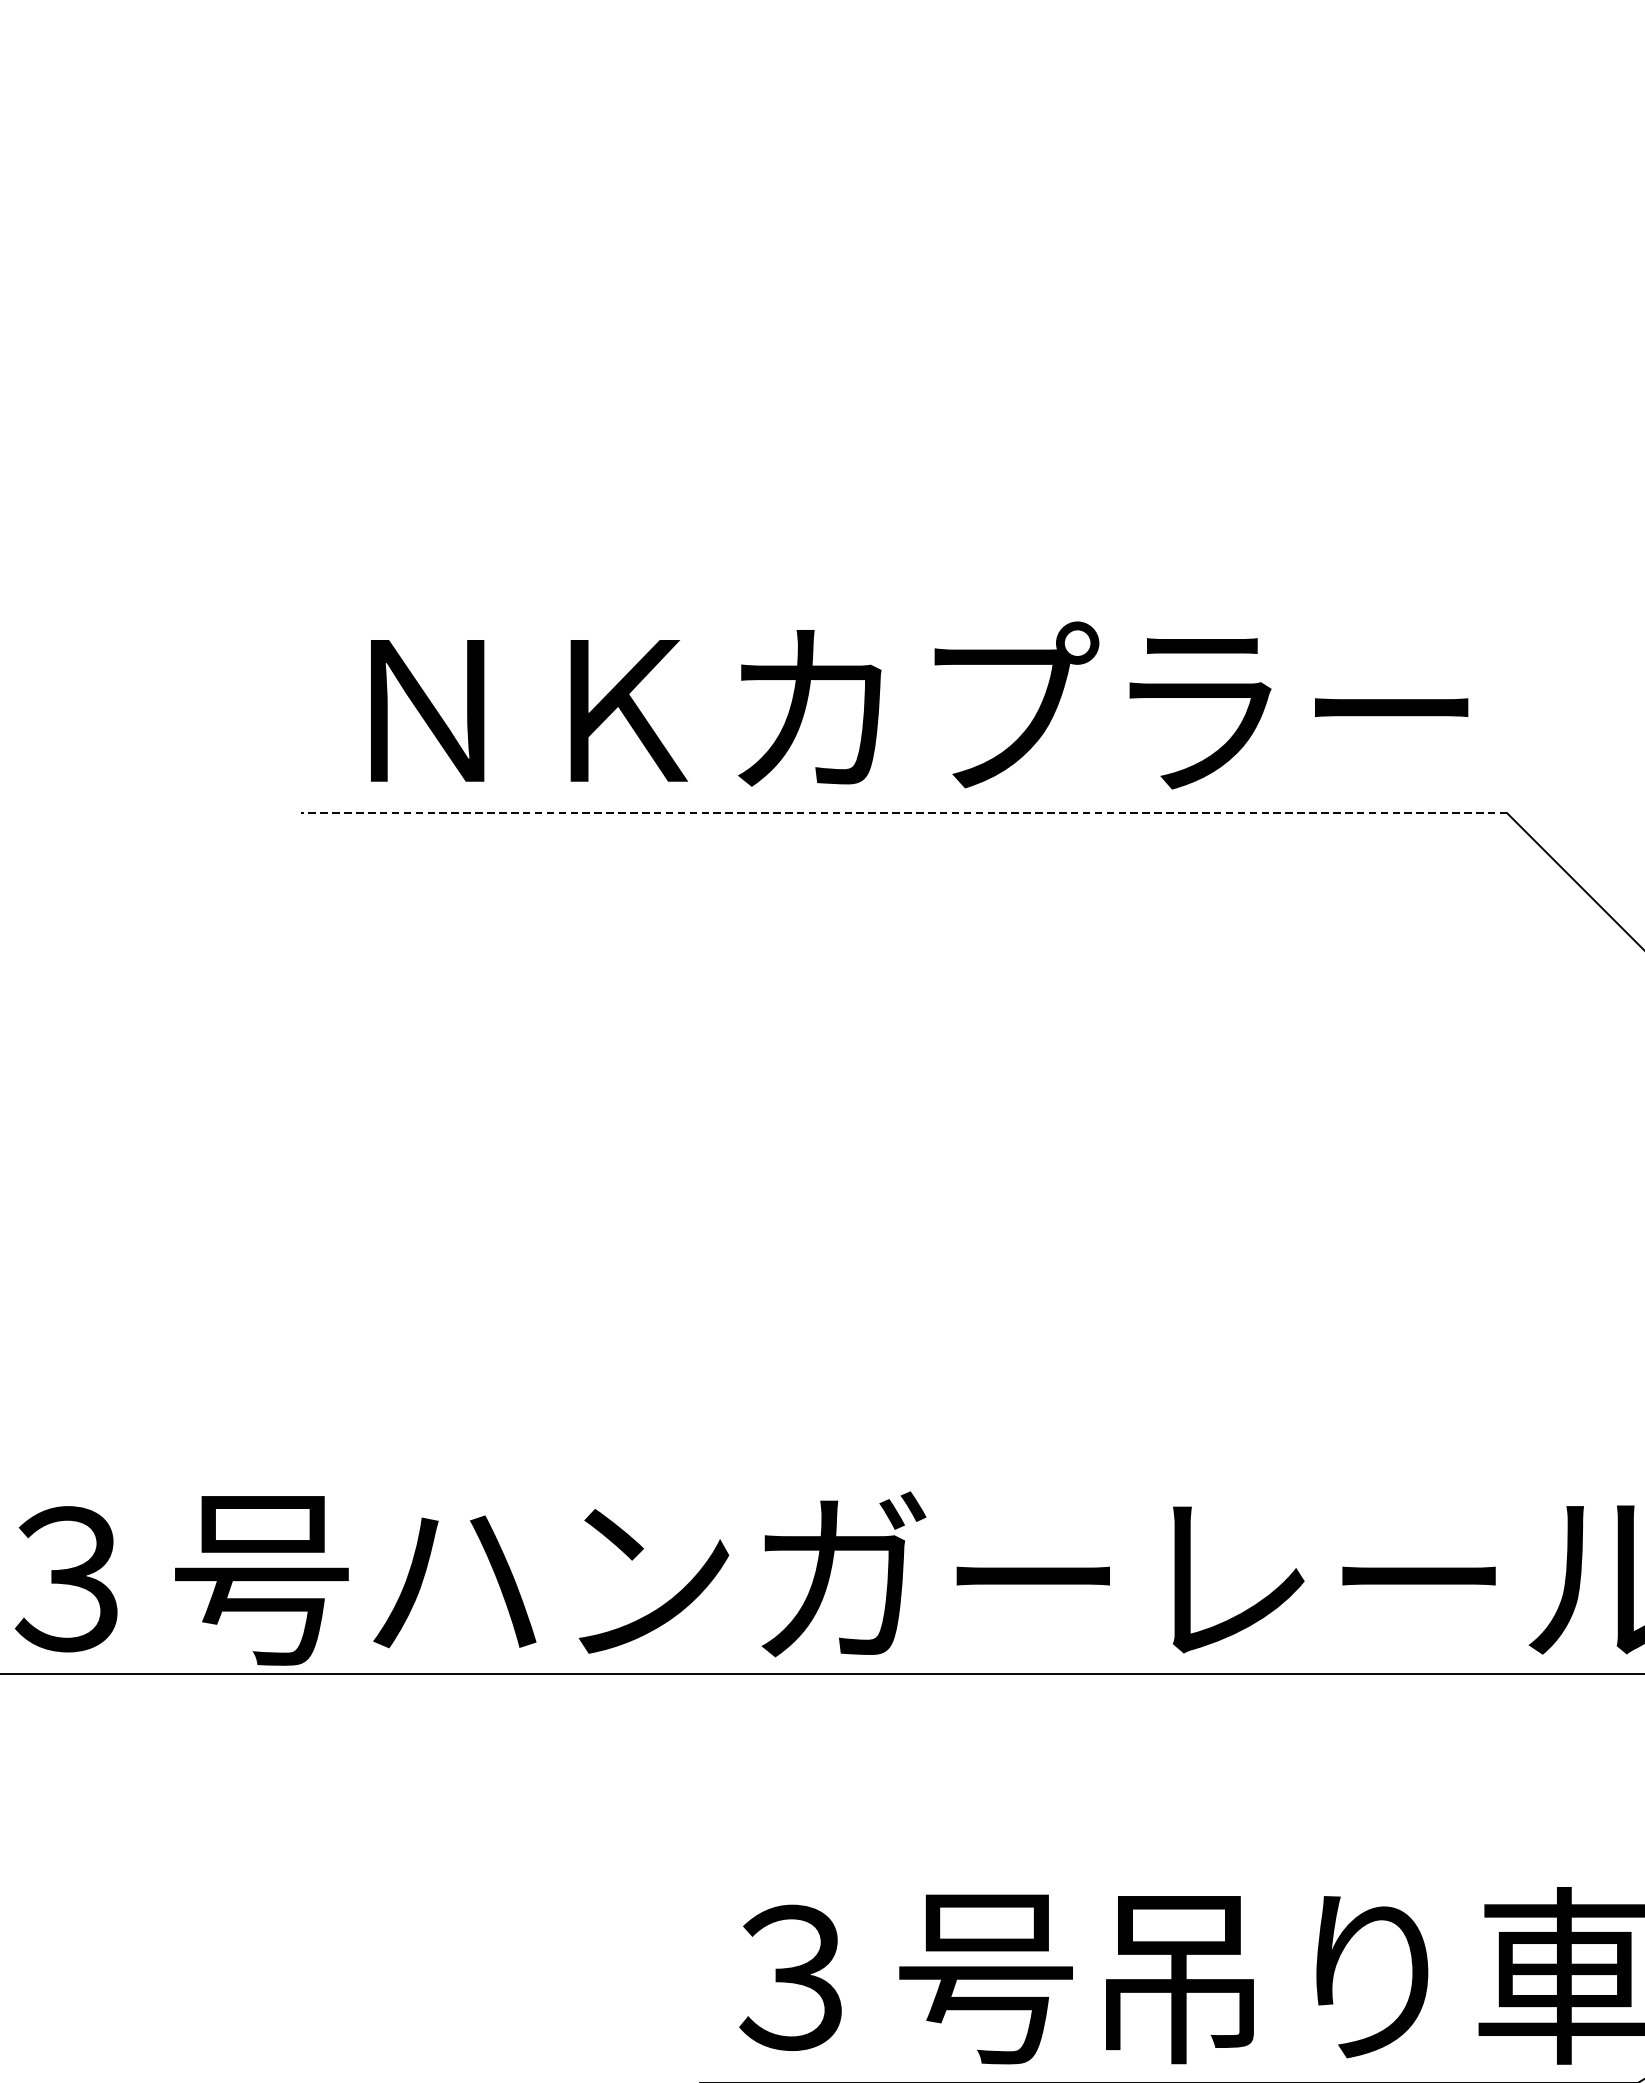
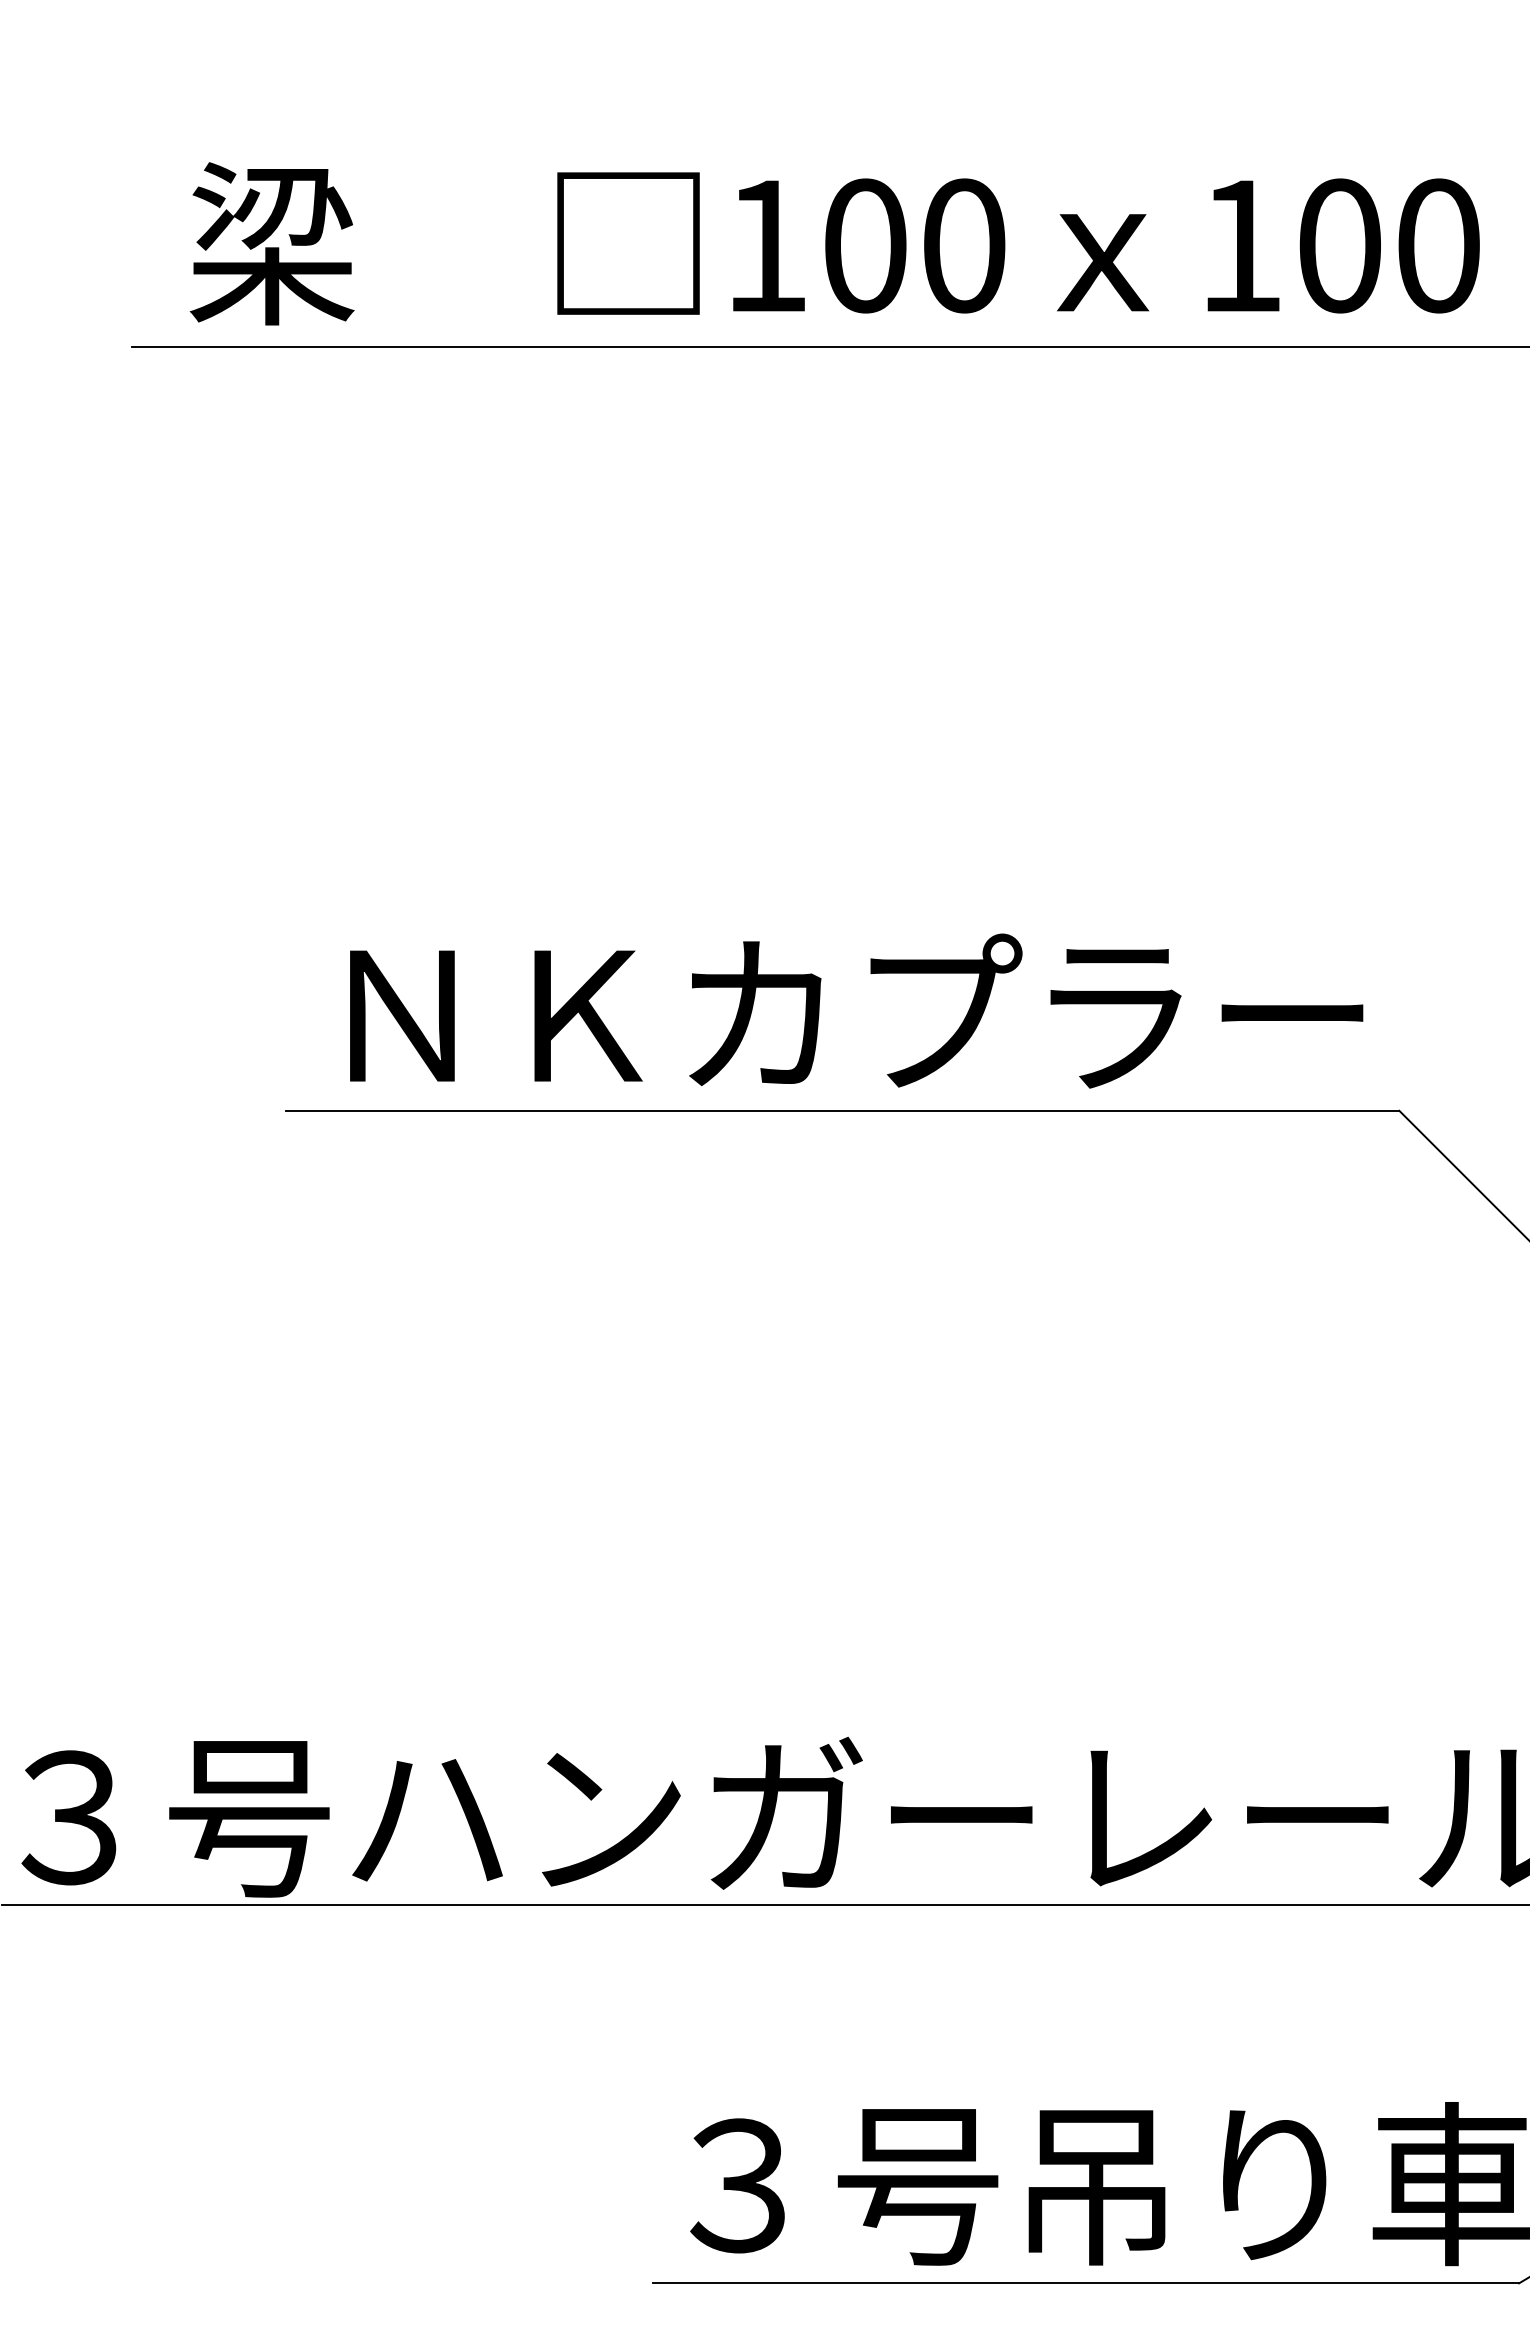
line: (904, 813) -> (842, 1110), dashed -> solid

